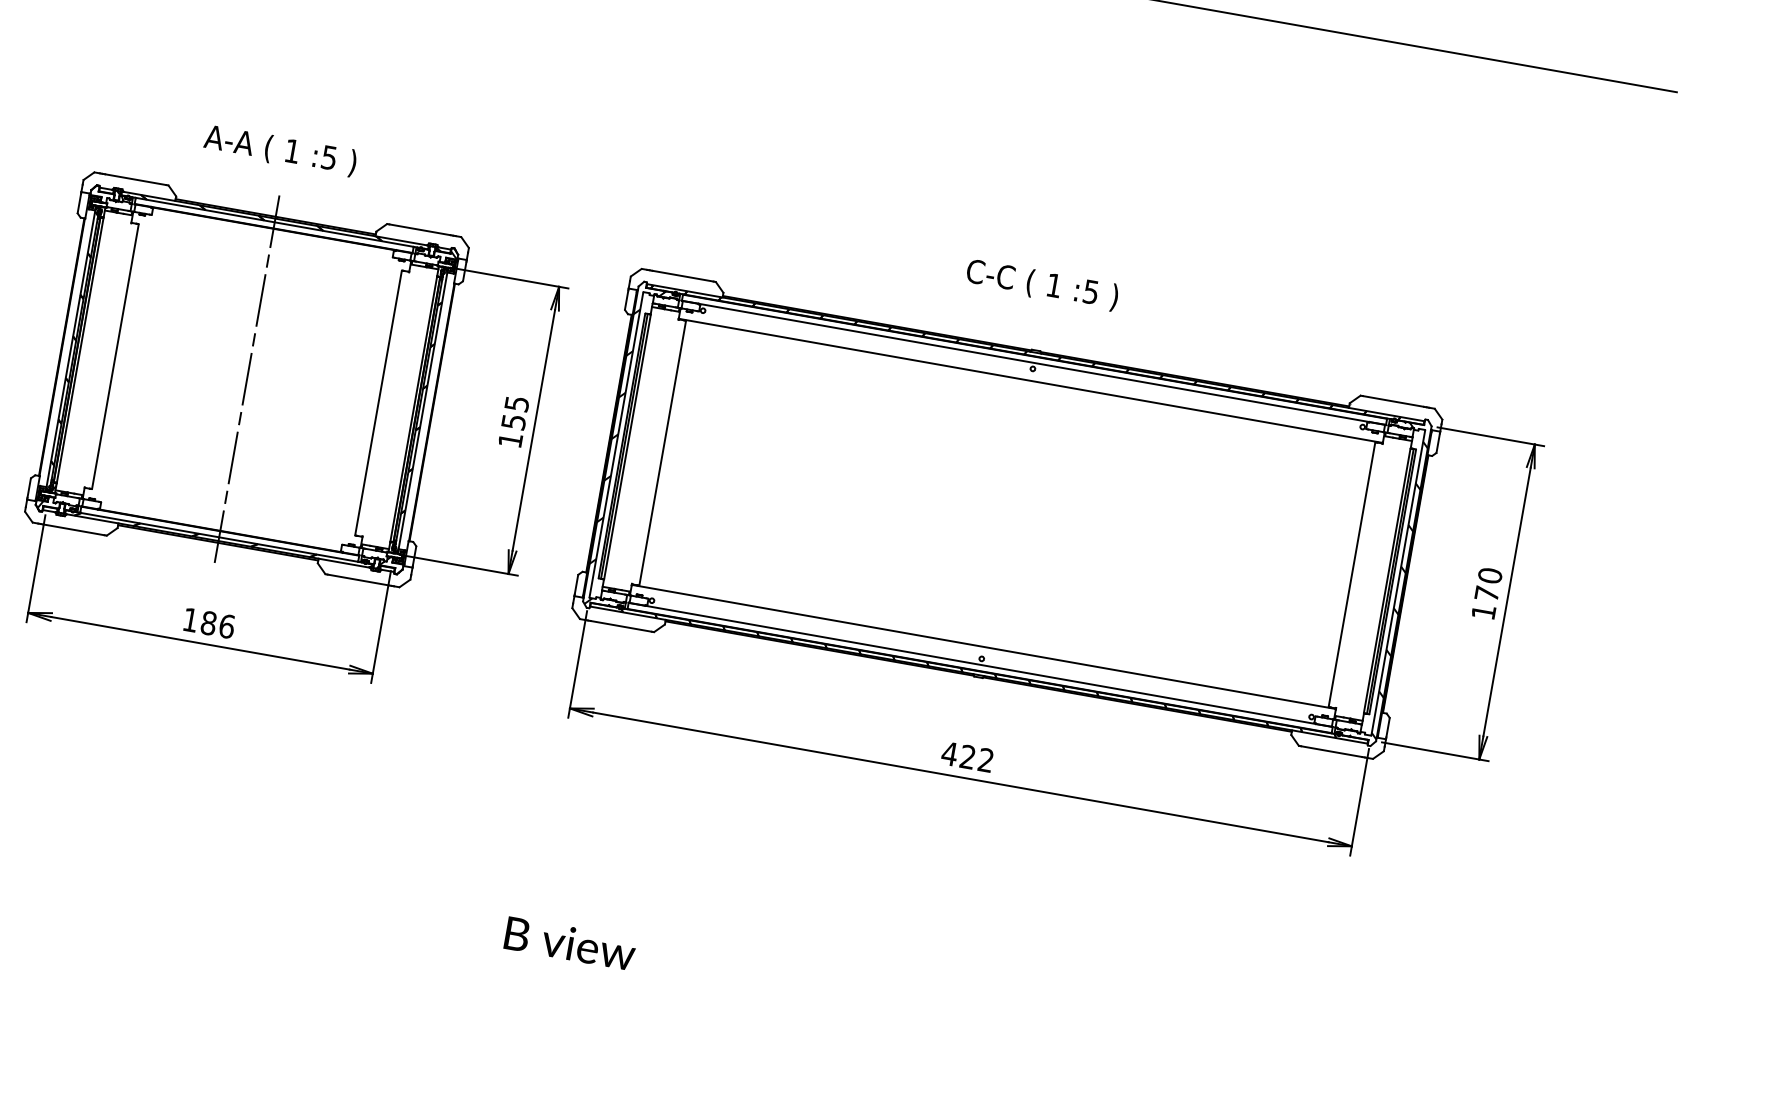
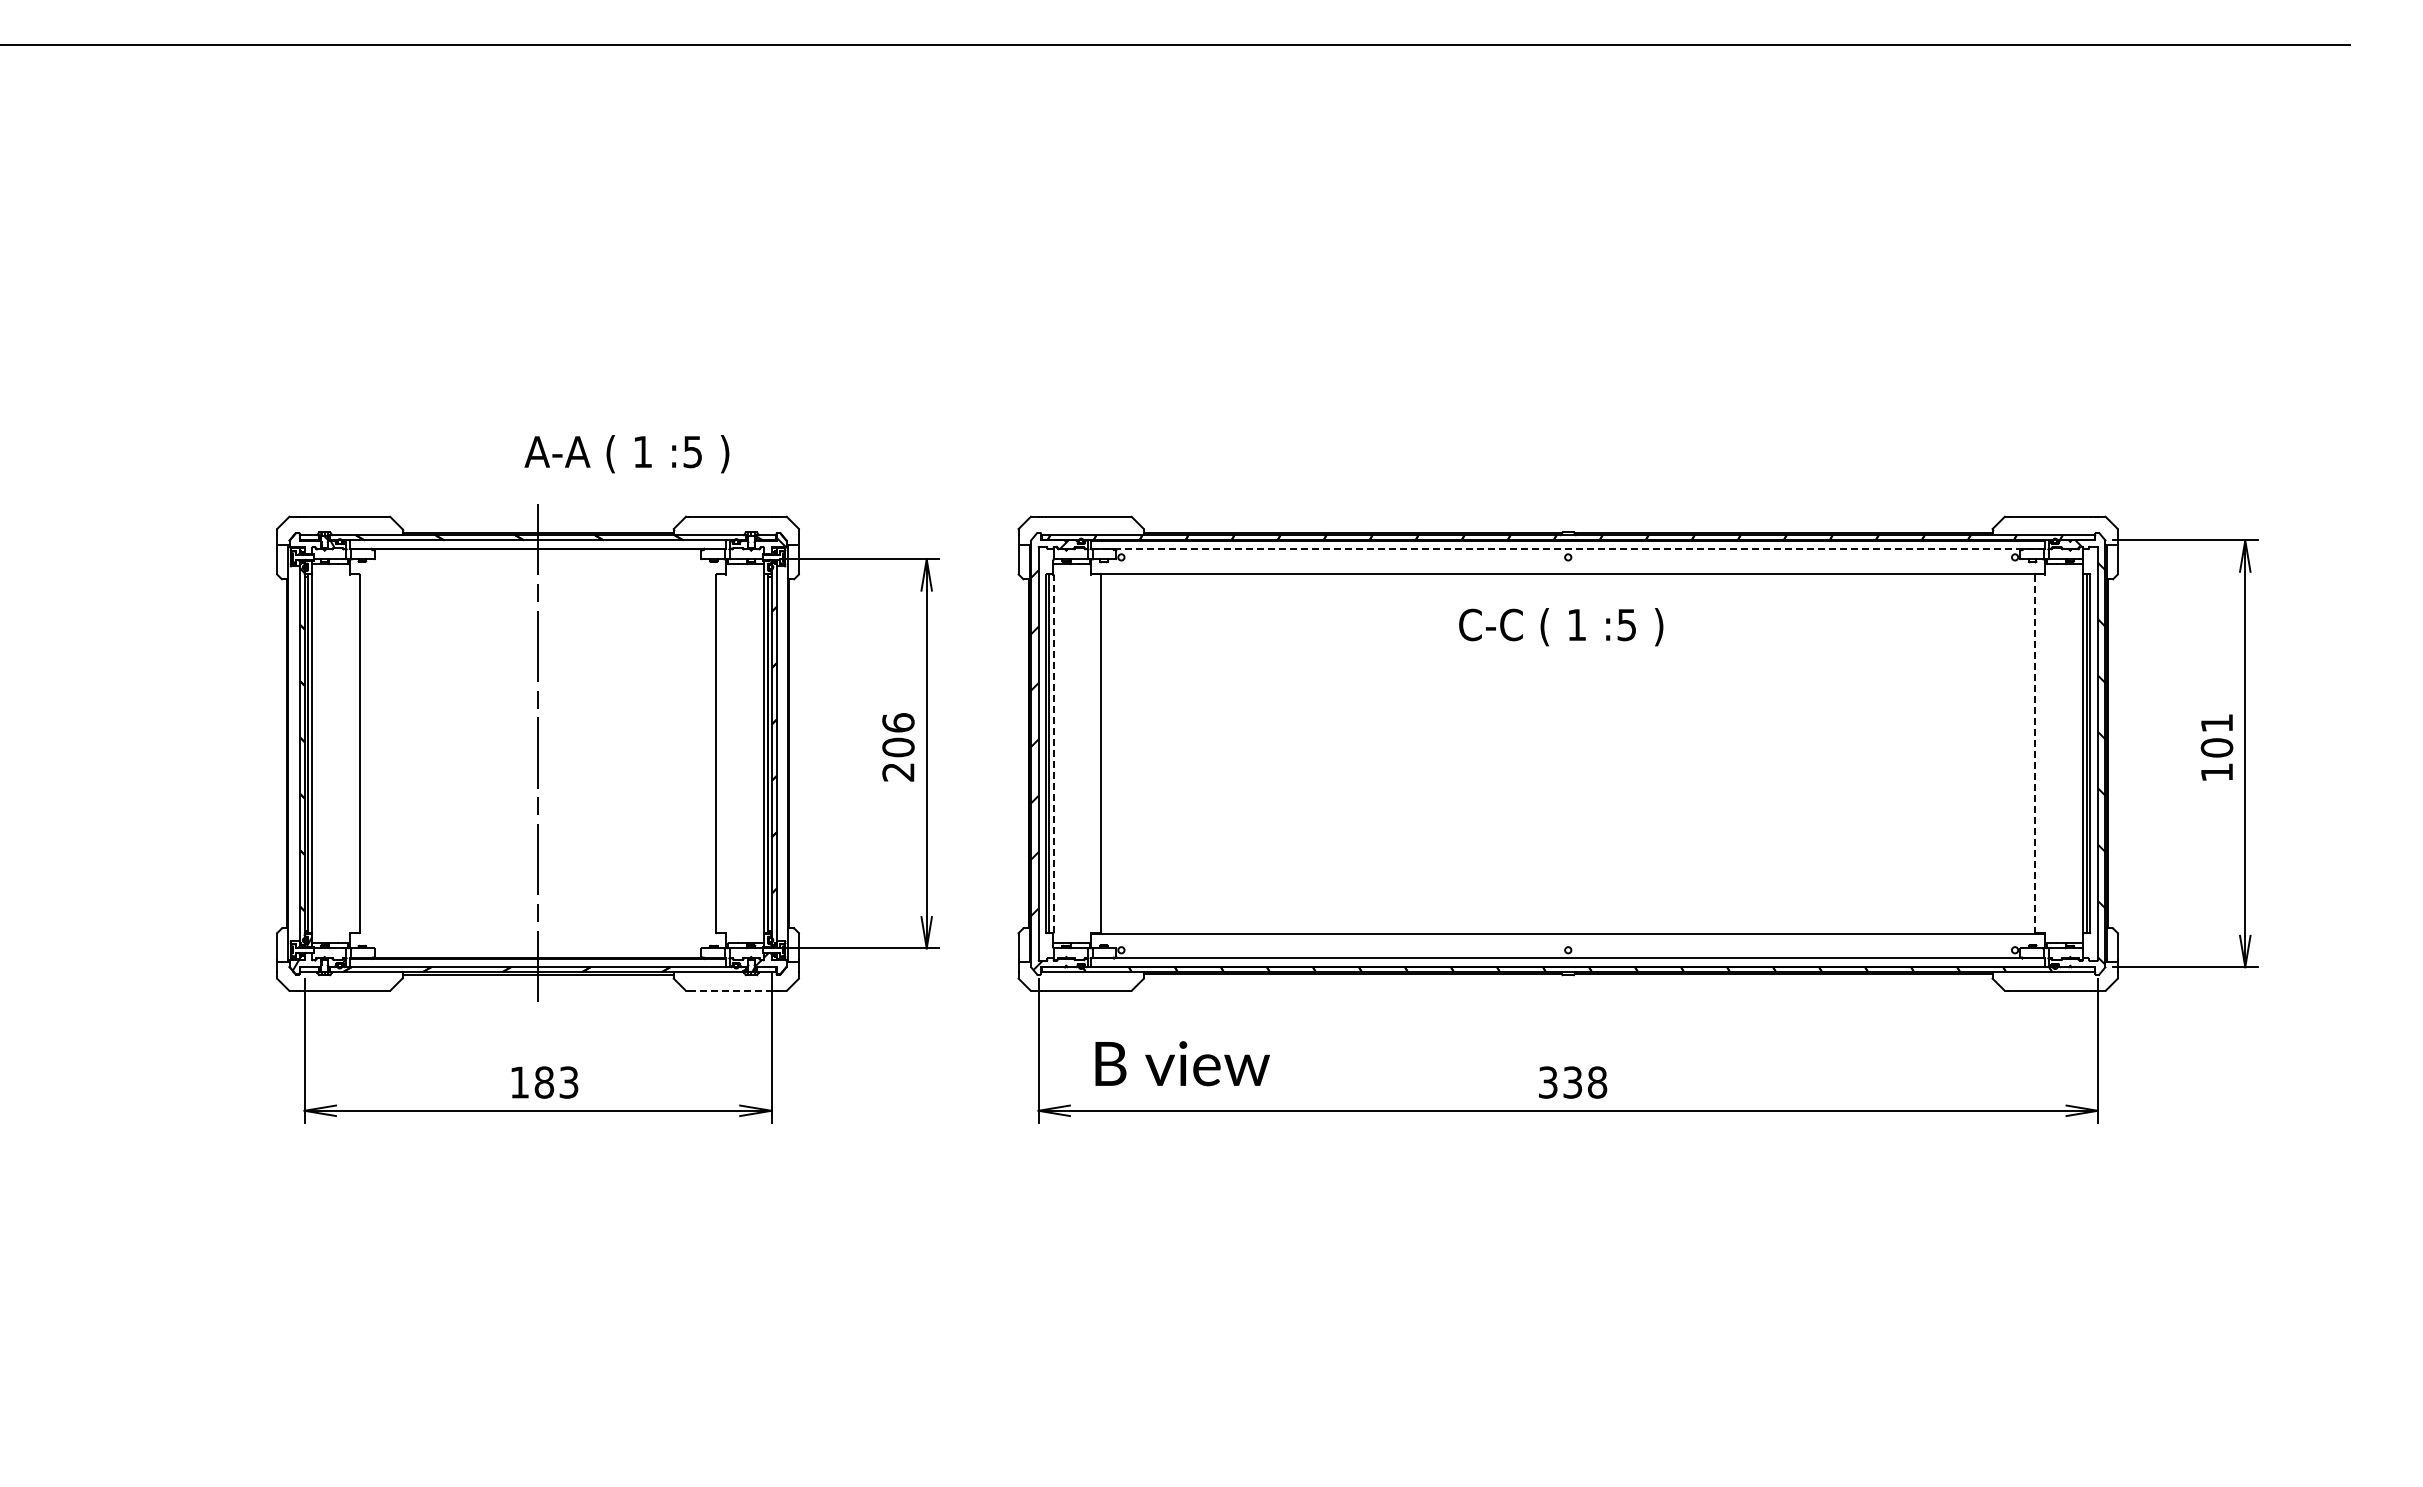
text: (280, 151) -> (626, 454), moved
text: (1042, 285) -> (1561, 627), moved
line: (1034, 363) -> (1568, 549), solid -> dashed
text: (513, 422) -> (898, 747), 155 -> 206
line: (627, 446) -> (1053, 753), solid -> dashed
line: (1352, 574) -> (2035, 753), solid -> dashed
line: (358, 580) -> (731, 991), solid -> dashed
text: (1488, 584) -> (2216, 735), 170 -> 101
text: (226, 626) -> (568, 1082), 186 -> 183
text: (967, 757) -> (1572, 1082), 422 -> 338
text: (570, 943) -> (1182, 1063), moved

